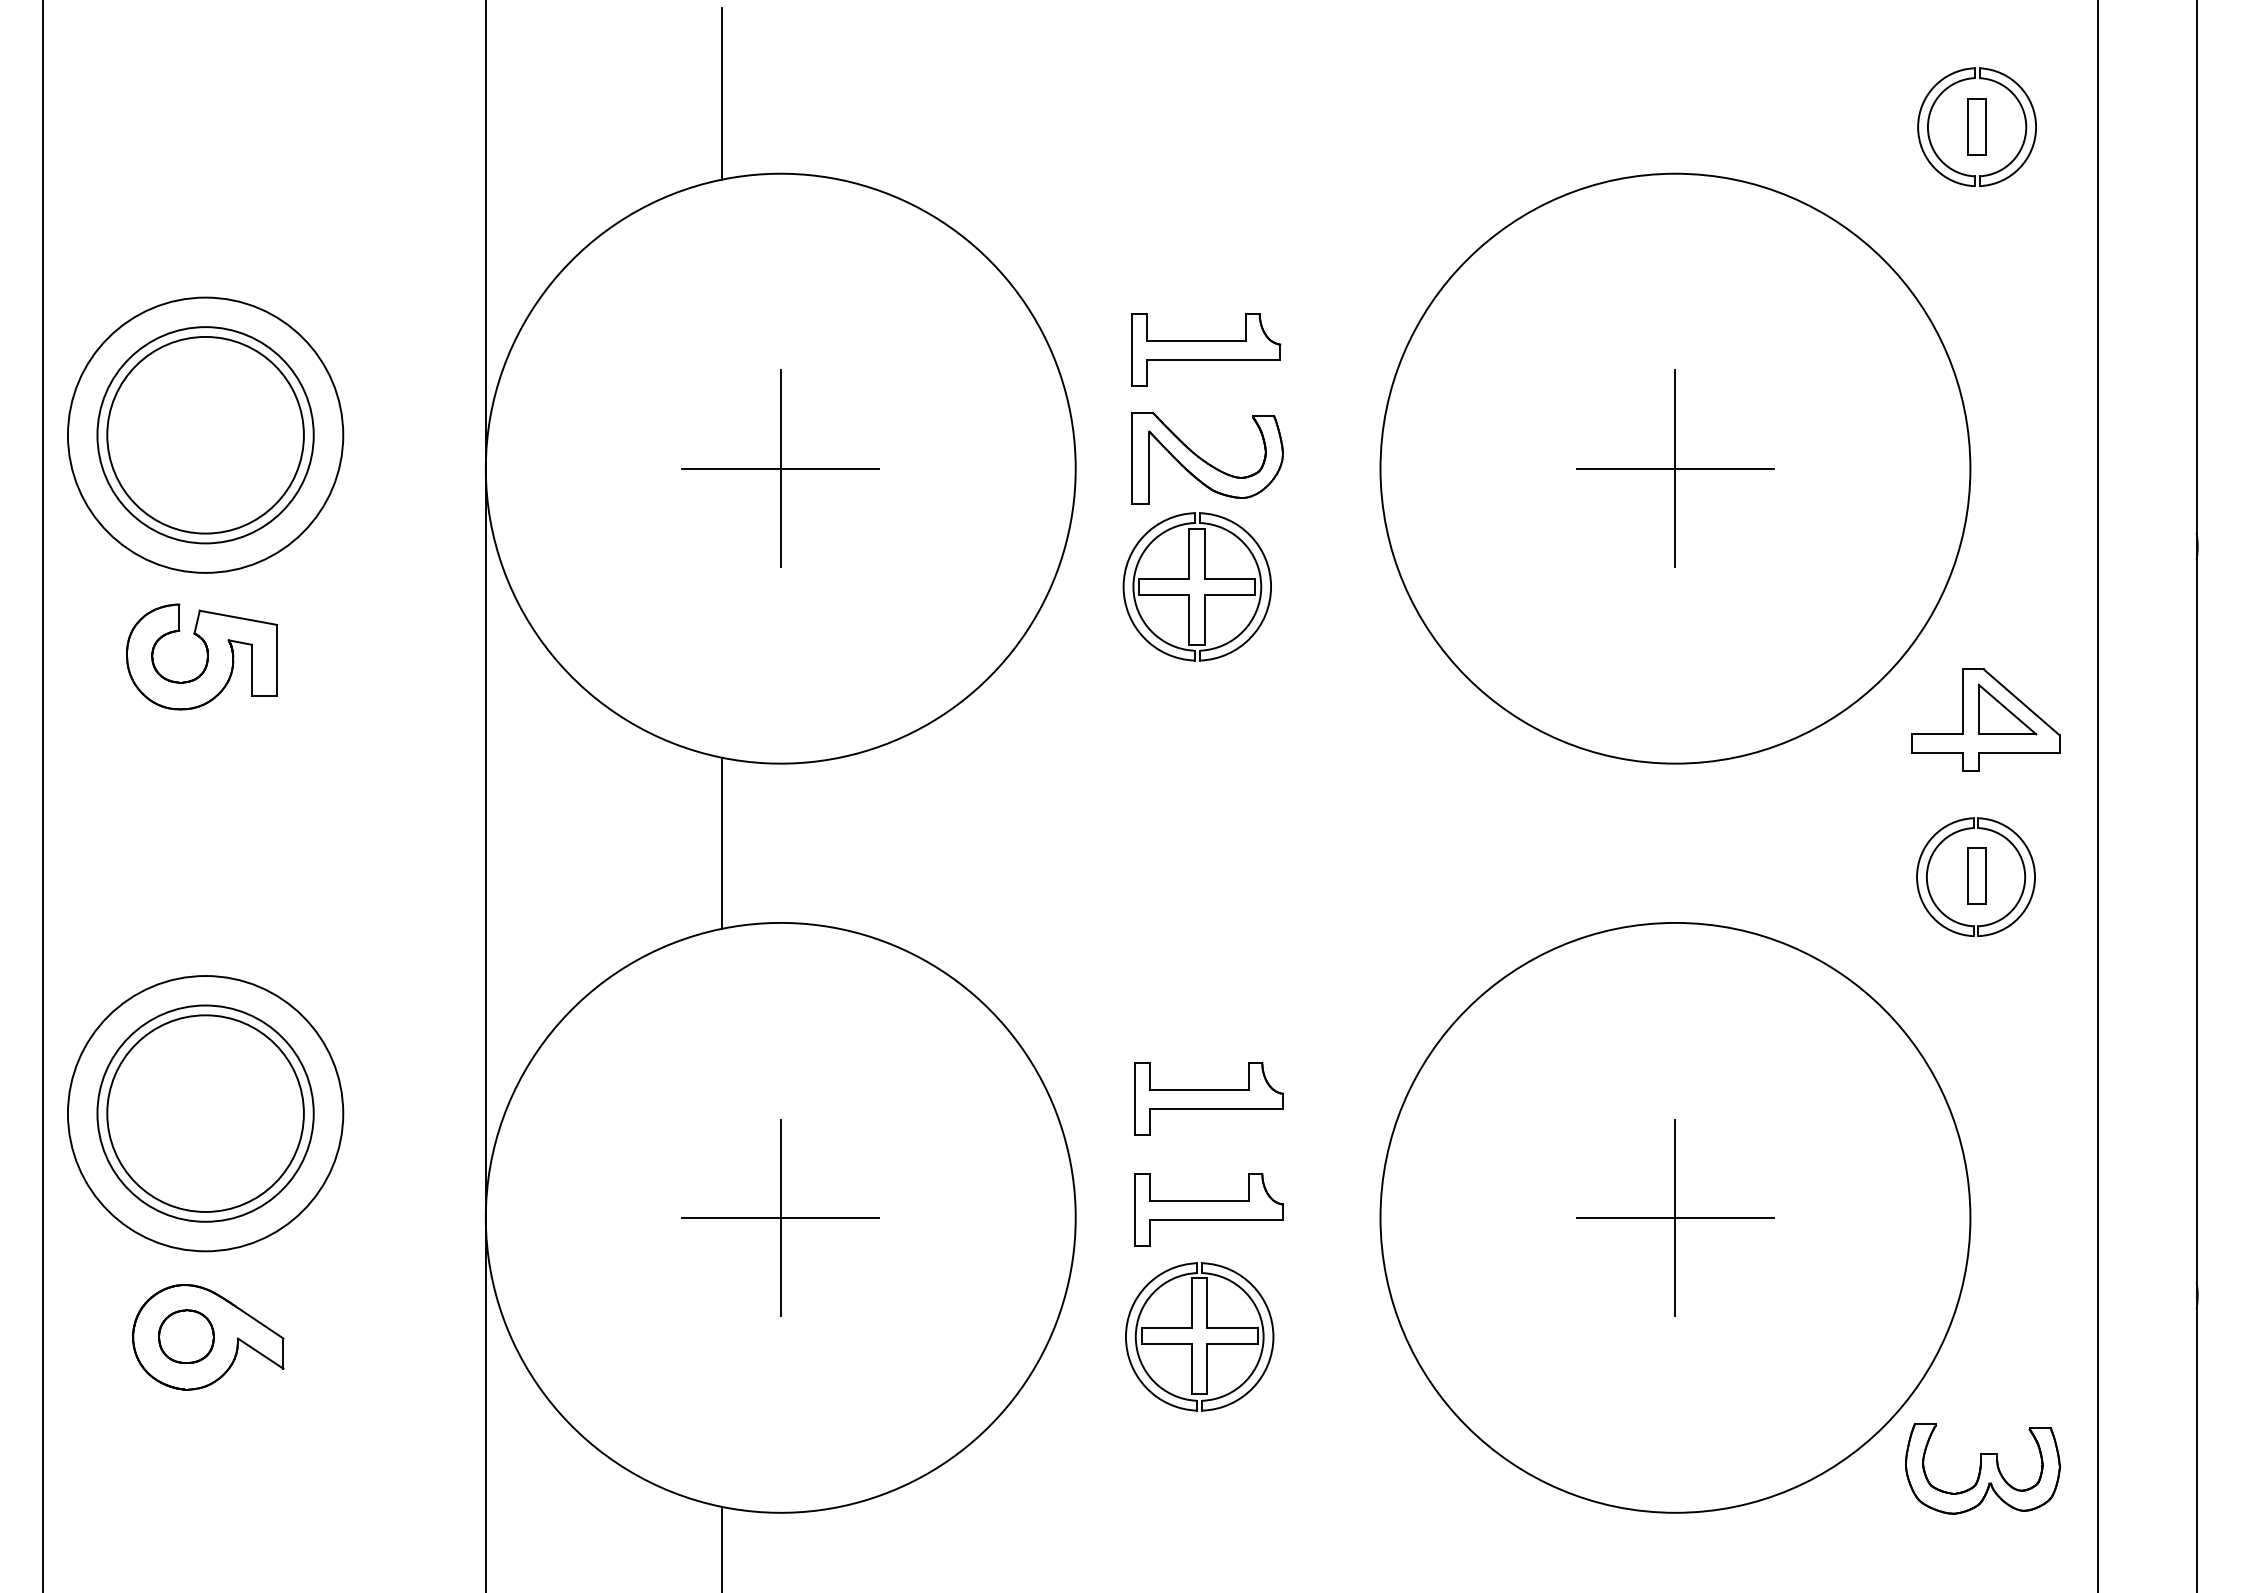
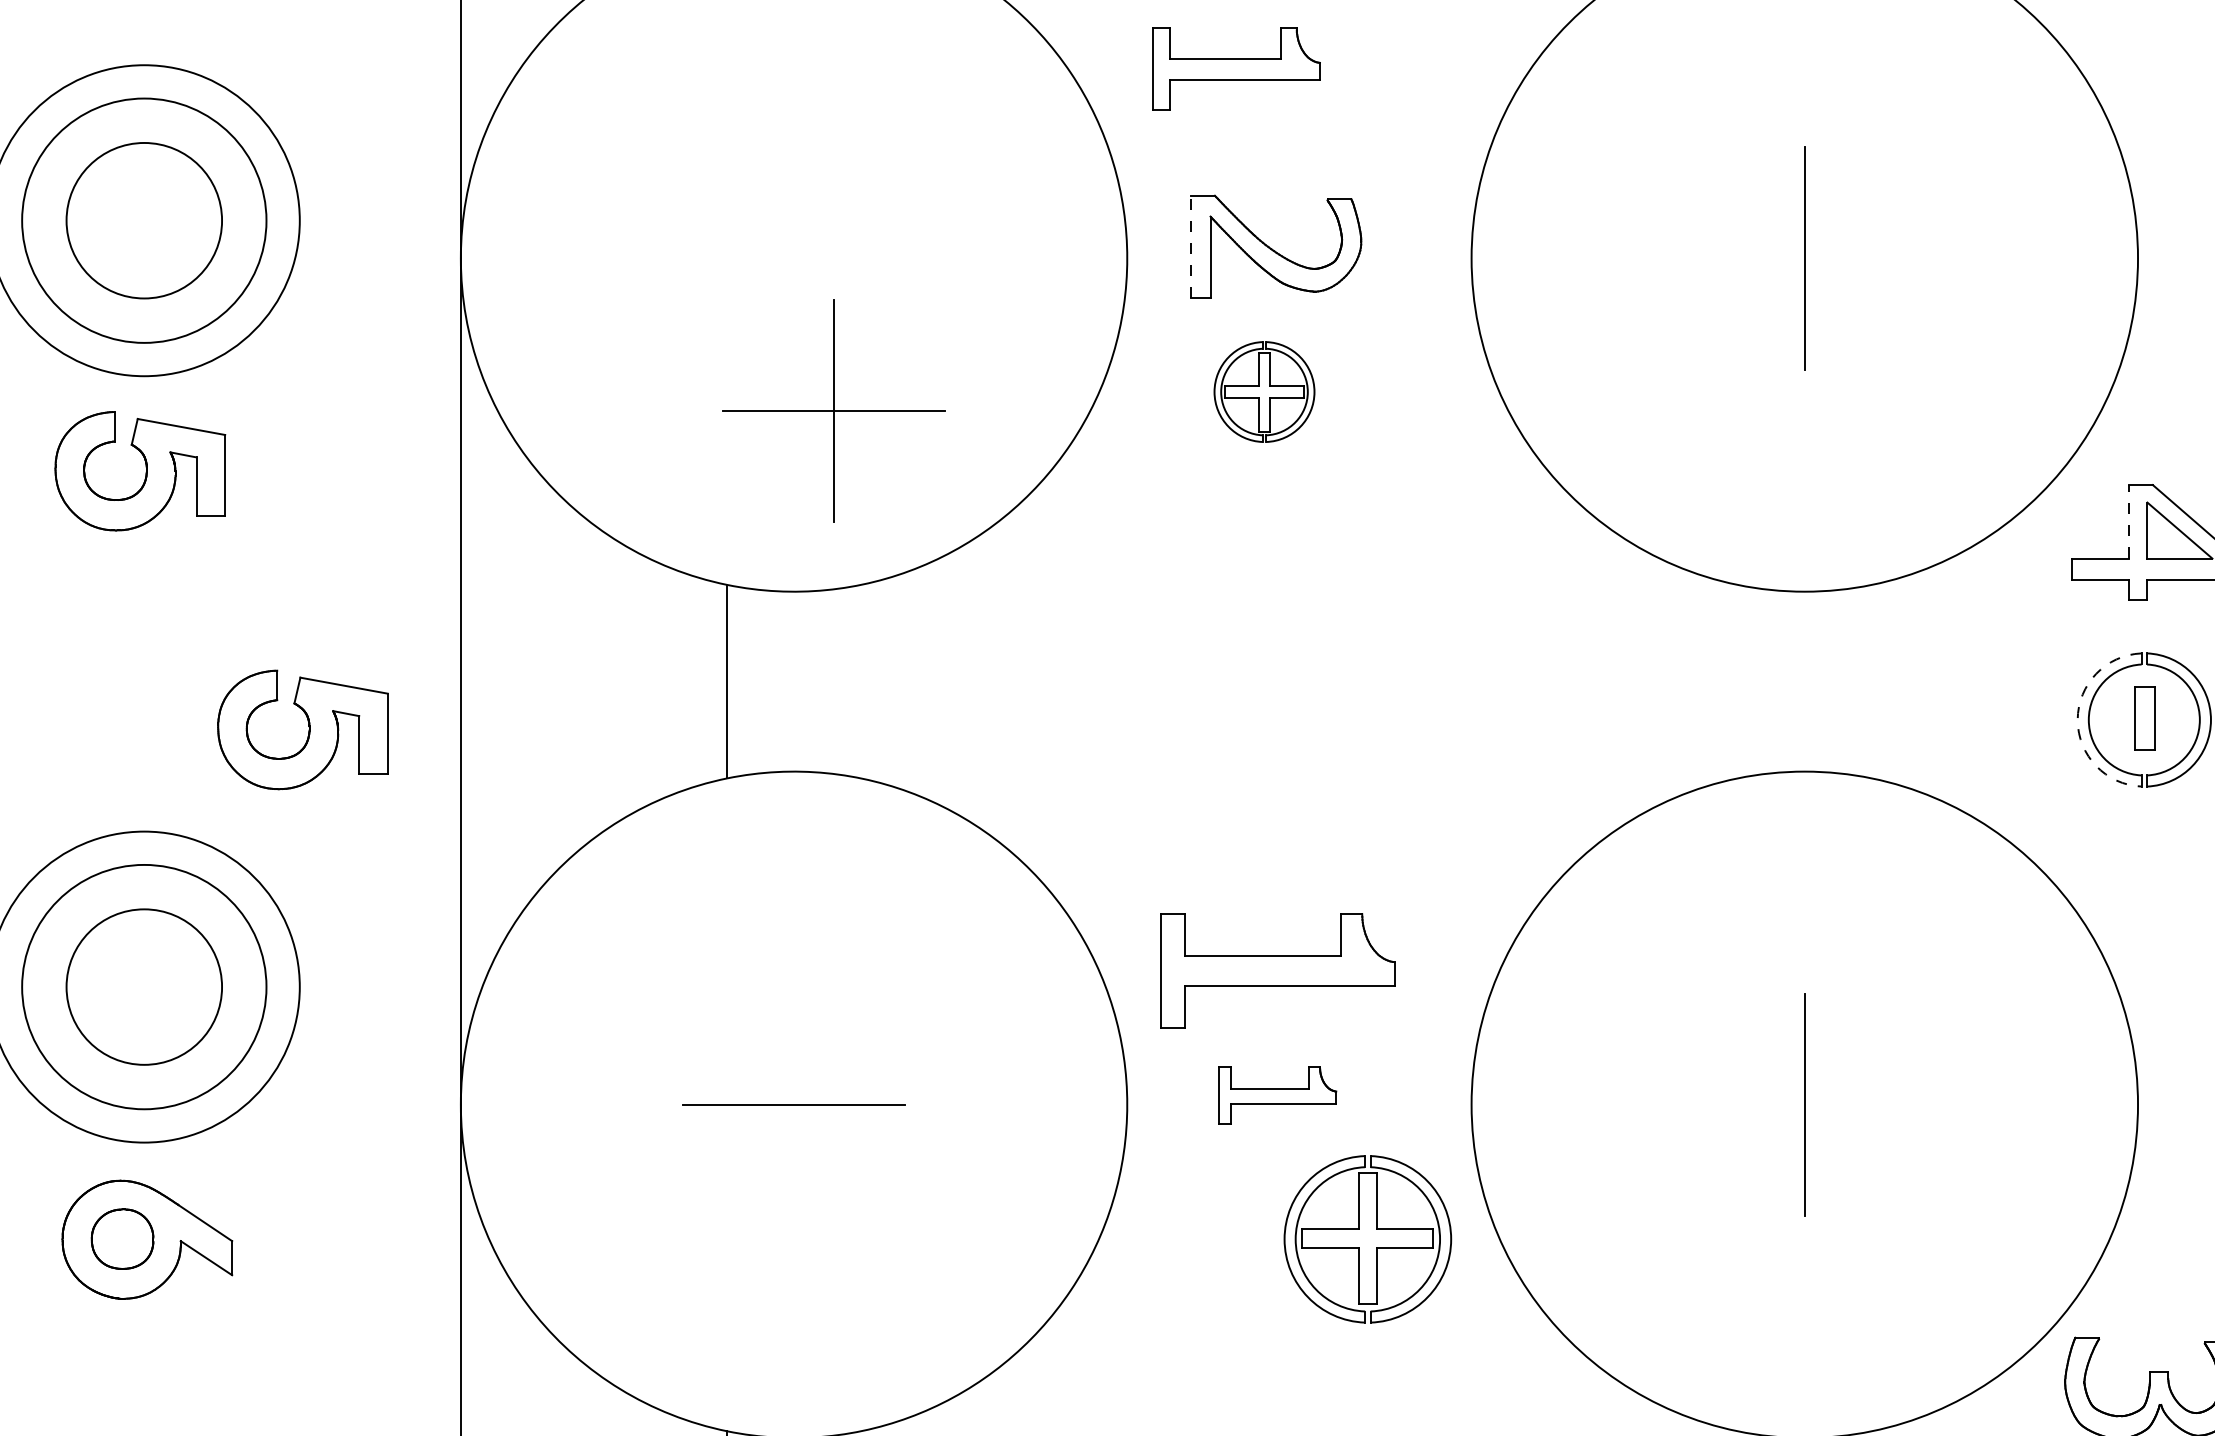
part: (1206, 349) -> (1236, 68), moved
circle: (205, 434) -> (144, 219), size x0.7
line: (1132, 458) -> (1191, 246), solid -> dashed
part: (780, 468) -> (833, 410), moved
line: (1675, 468) -> (1804, 258), removed
part: (1196, 586) -> (1263, 391), size x0.6
line: (1962, 701) -> (2129, 521), solid -> dashed
arc: (1917, 877) -> (2078, 720), solid -> dashed
part: (346, 885) -> (303, 729), added
part: (1208, 1098) -> (1277, 969), size x1.4
circle: (205, 1113) -> (144, 986), size x0.7
part: (1208, 1209) -> (1277, 1095), size x0.7
line: (780, 1217) -> (793, 1104), removed
line: (1675, 1217) -> (1804, 1104), removed
part: (1199, 1336) -> (1367, 1238), moved

